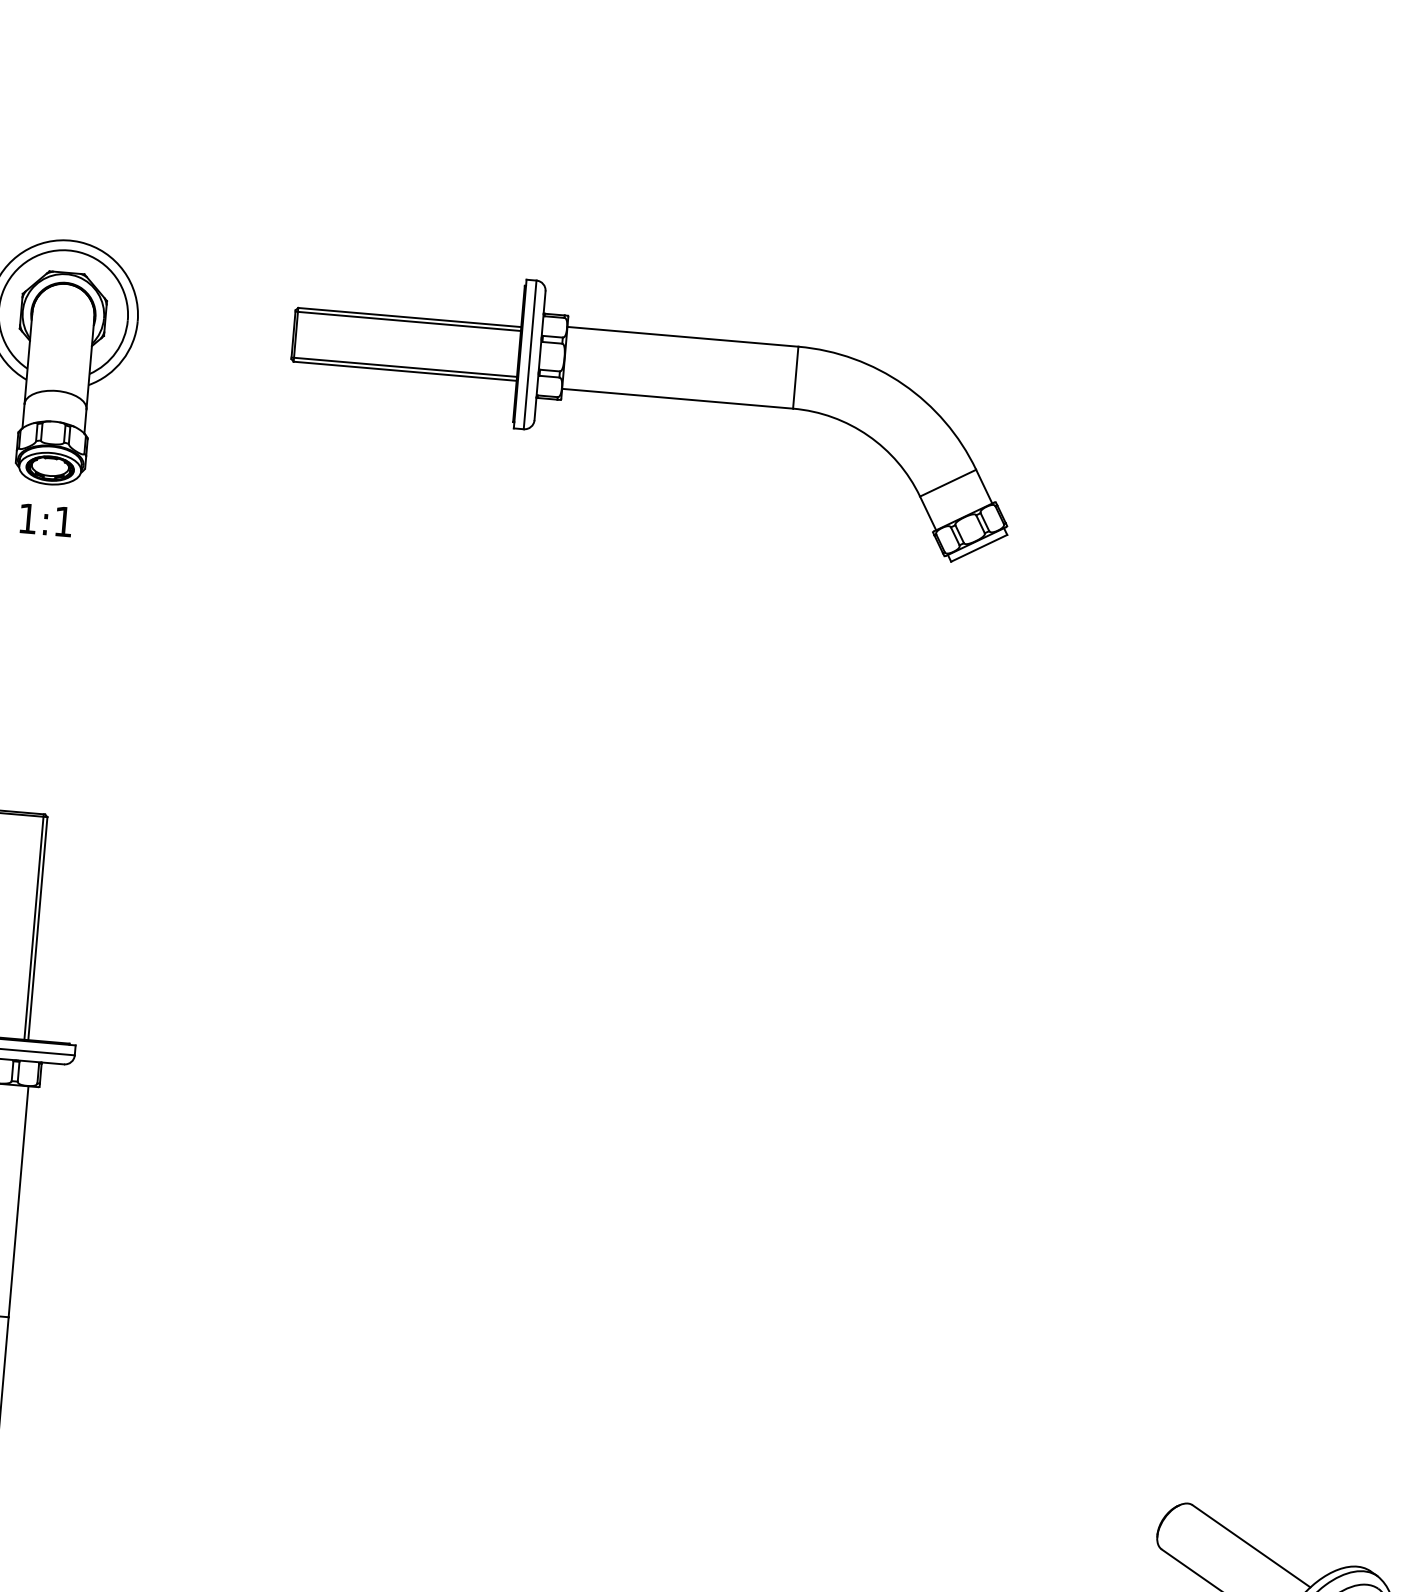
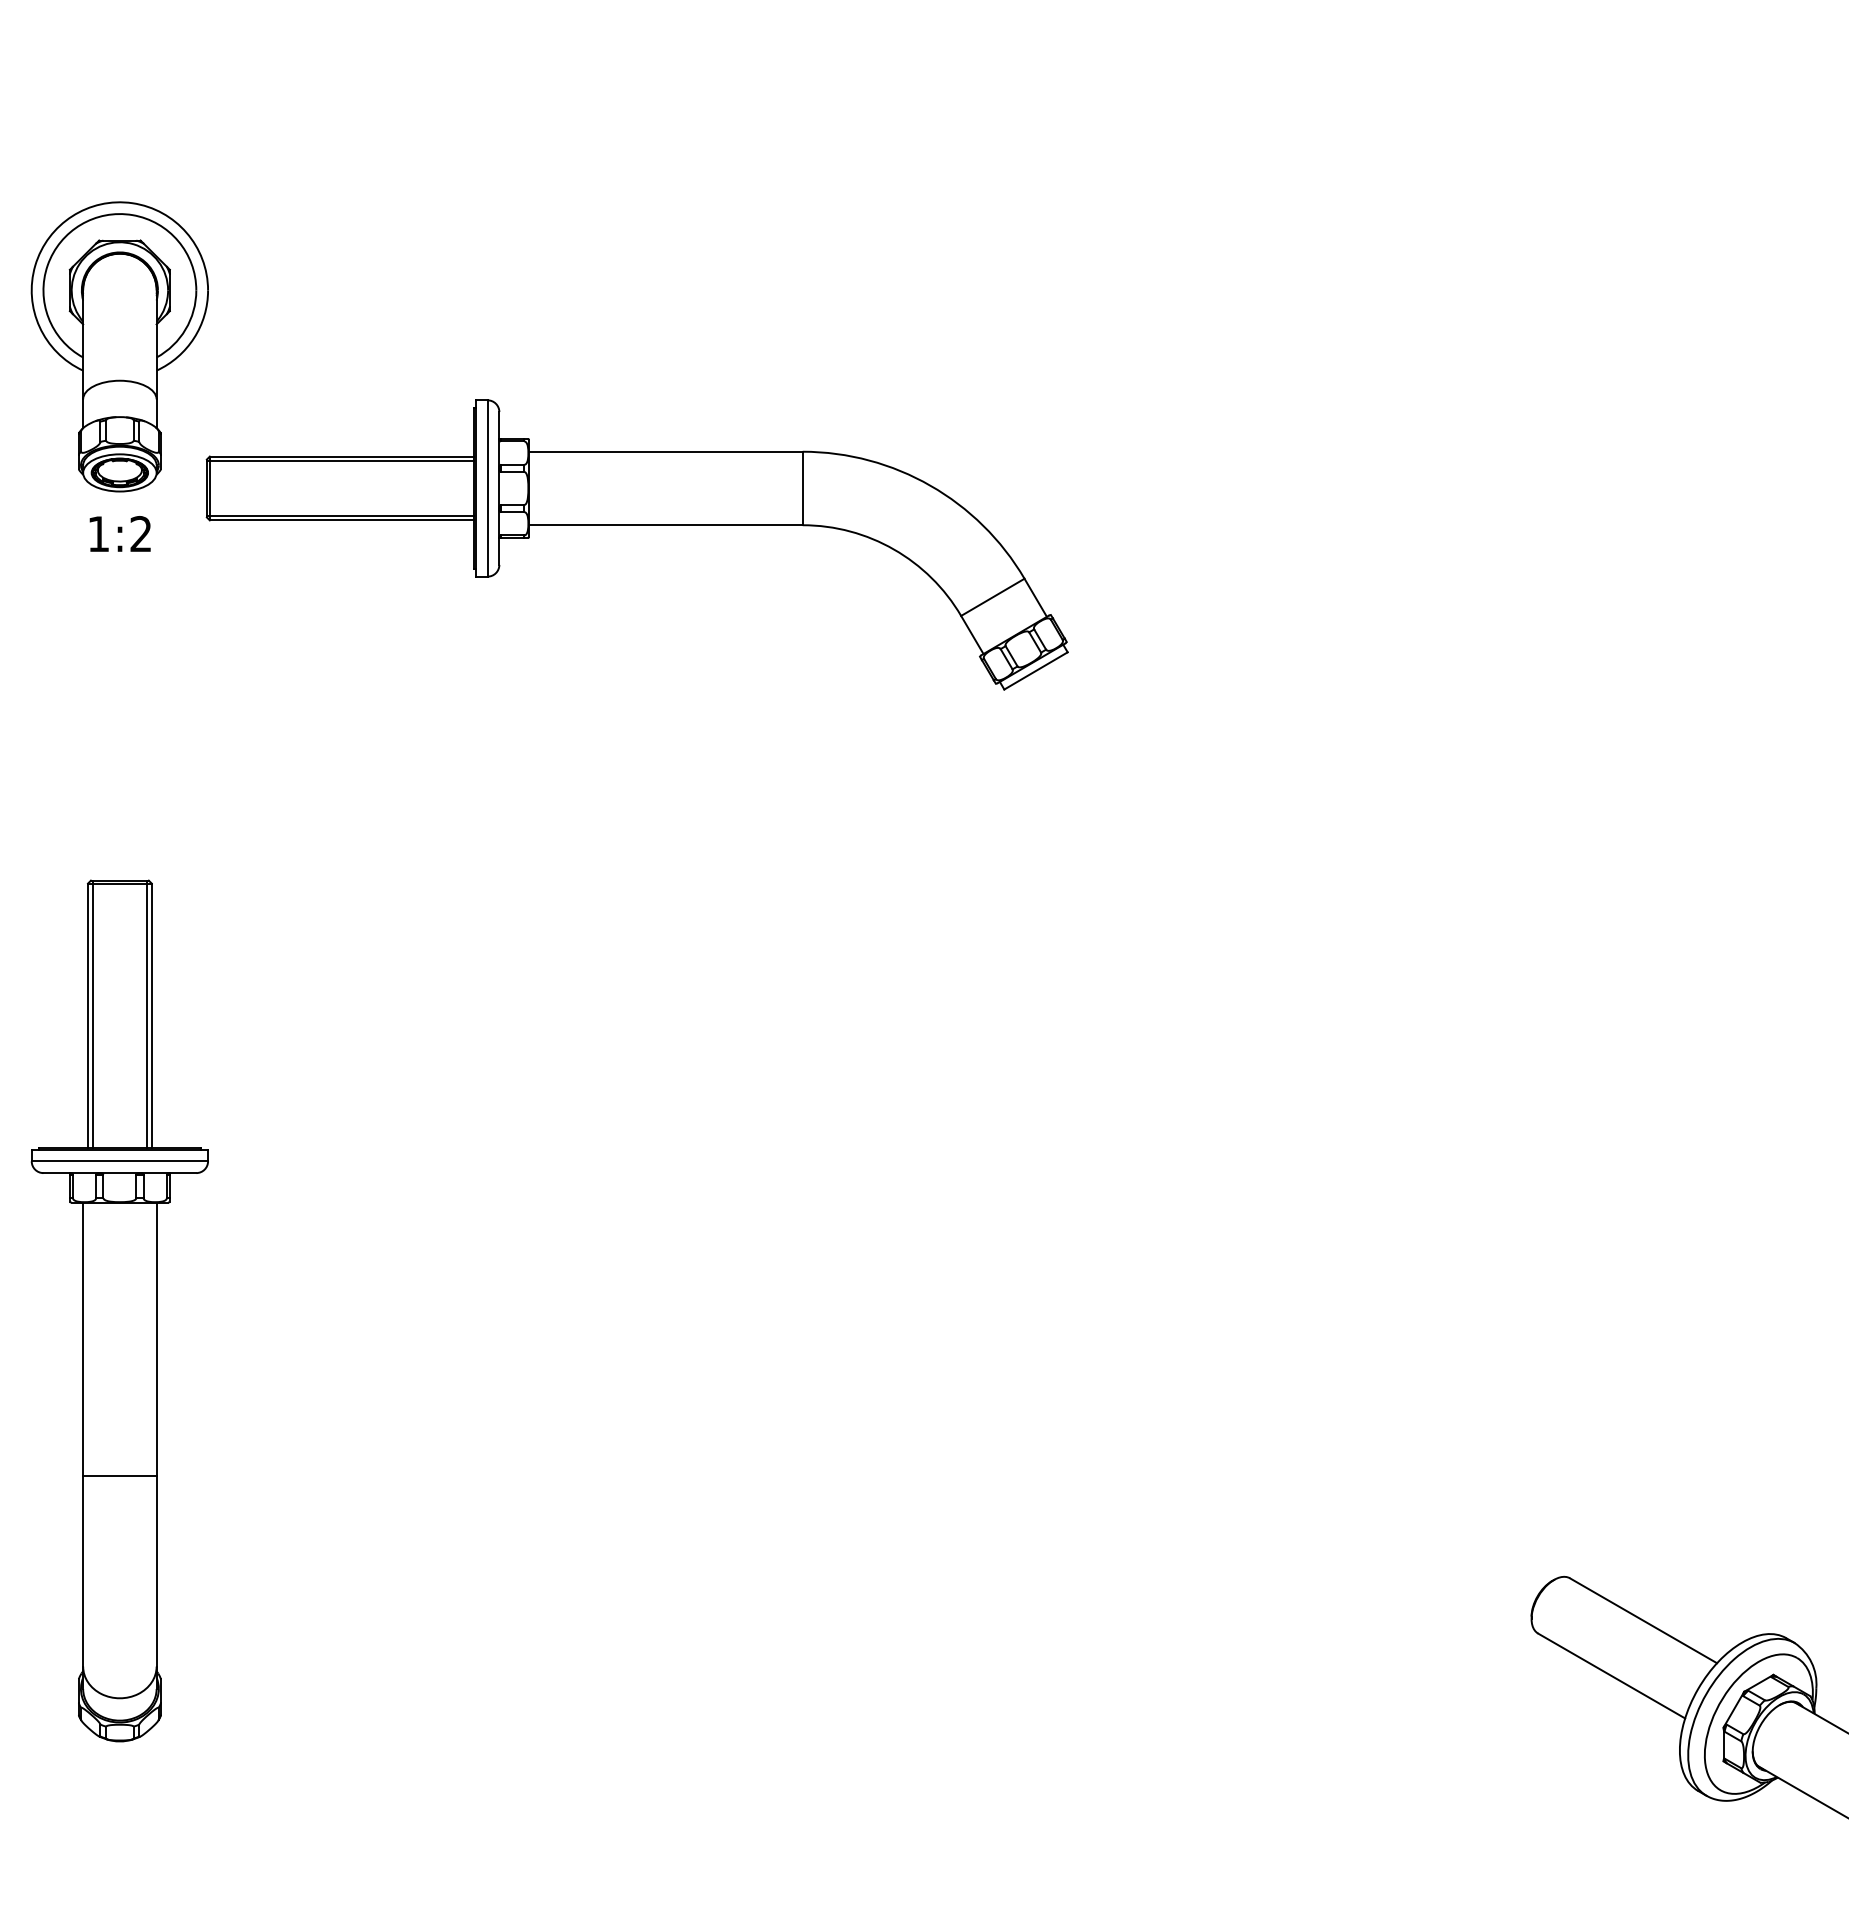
part: (652, 396) -> (636, 525), moved
text: (63, 521) -> (140, 533), 1:1 -> 1:2

